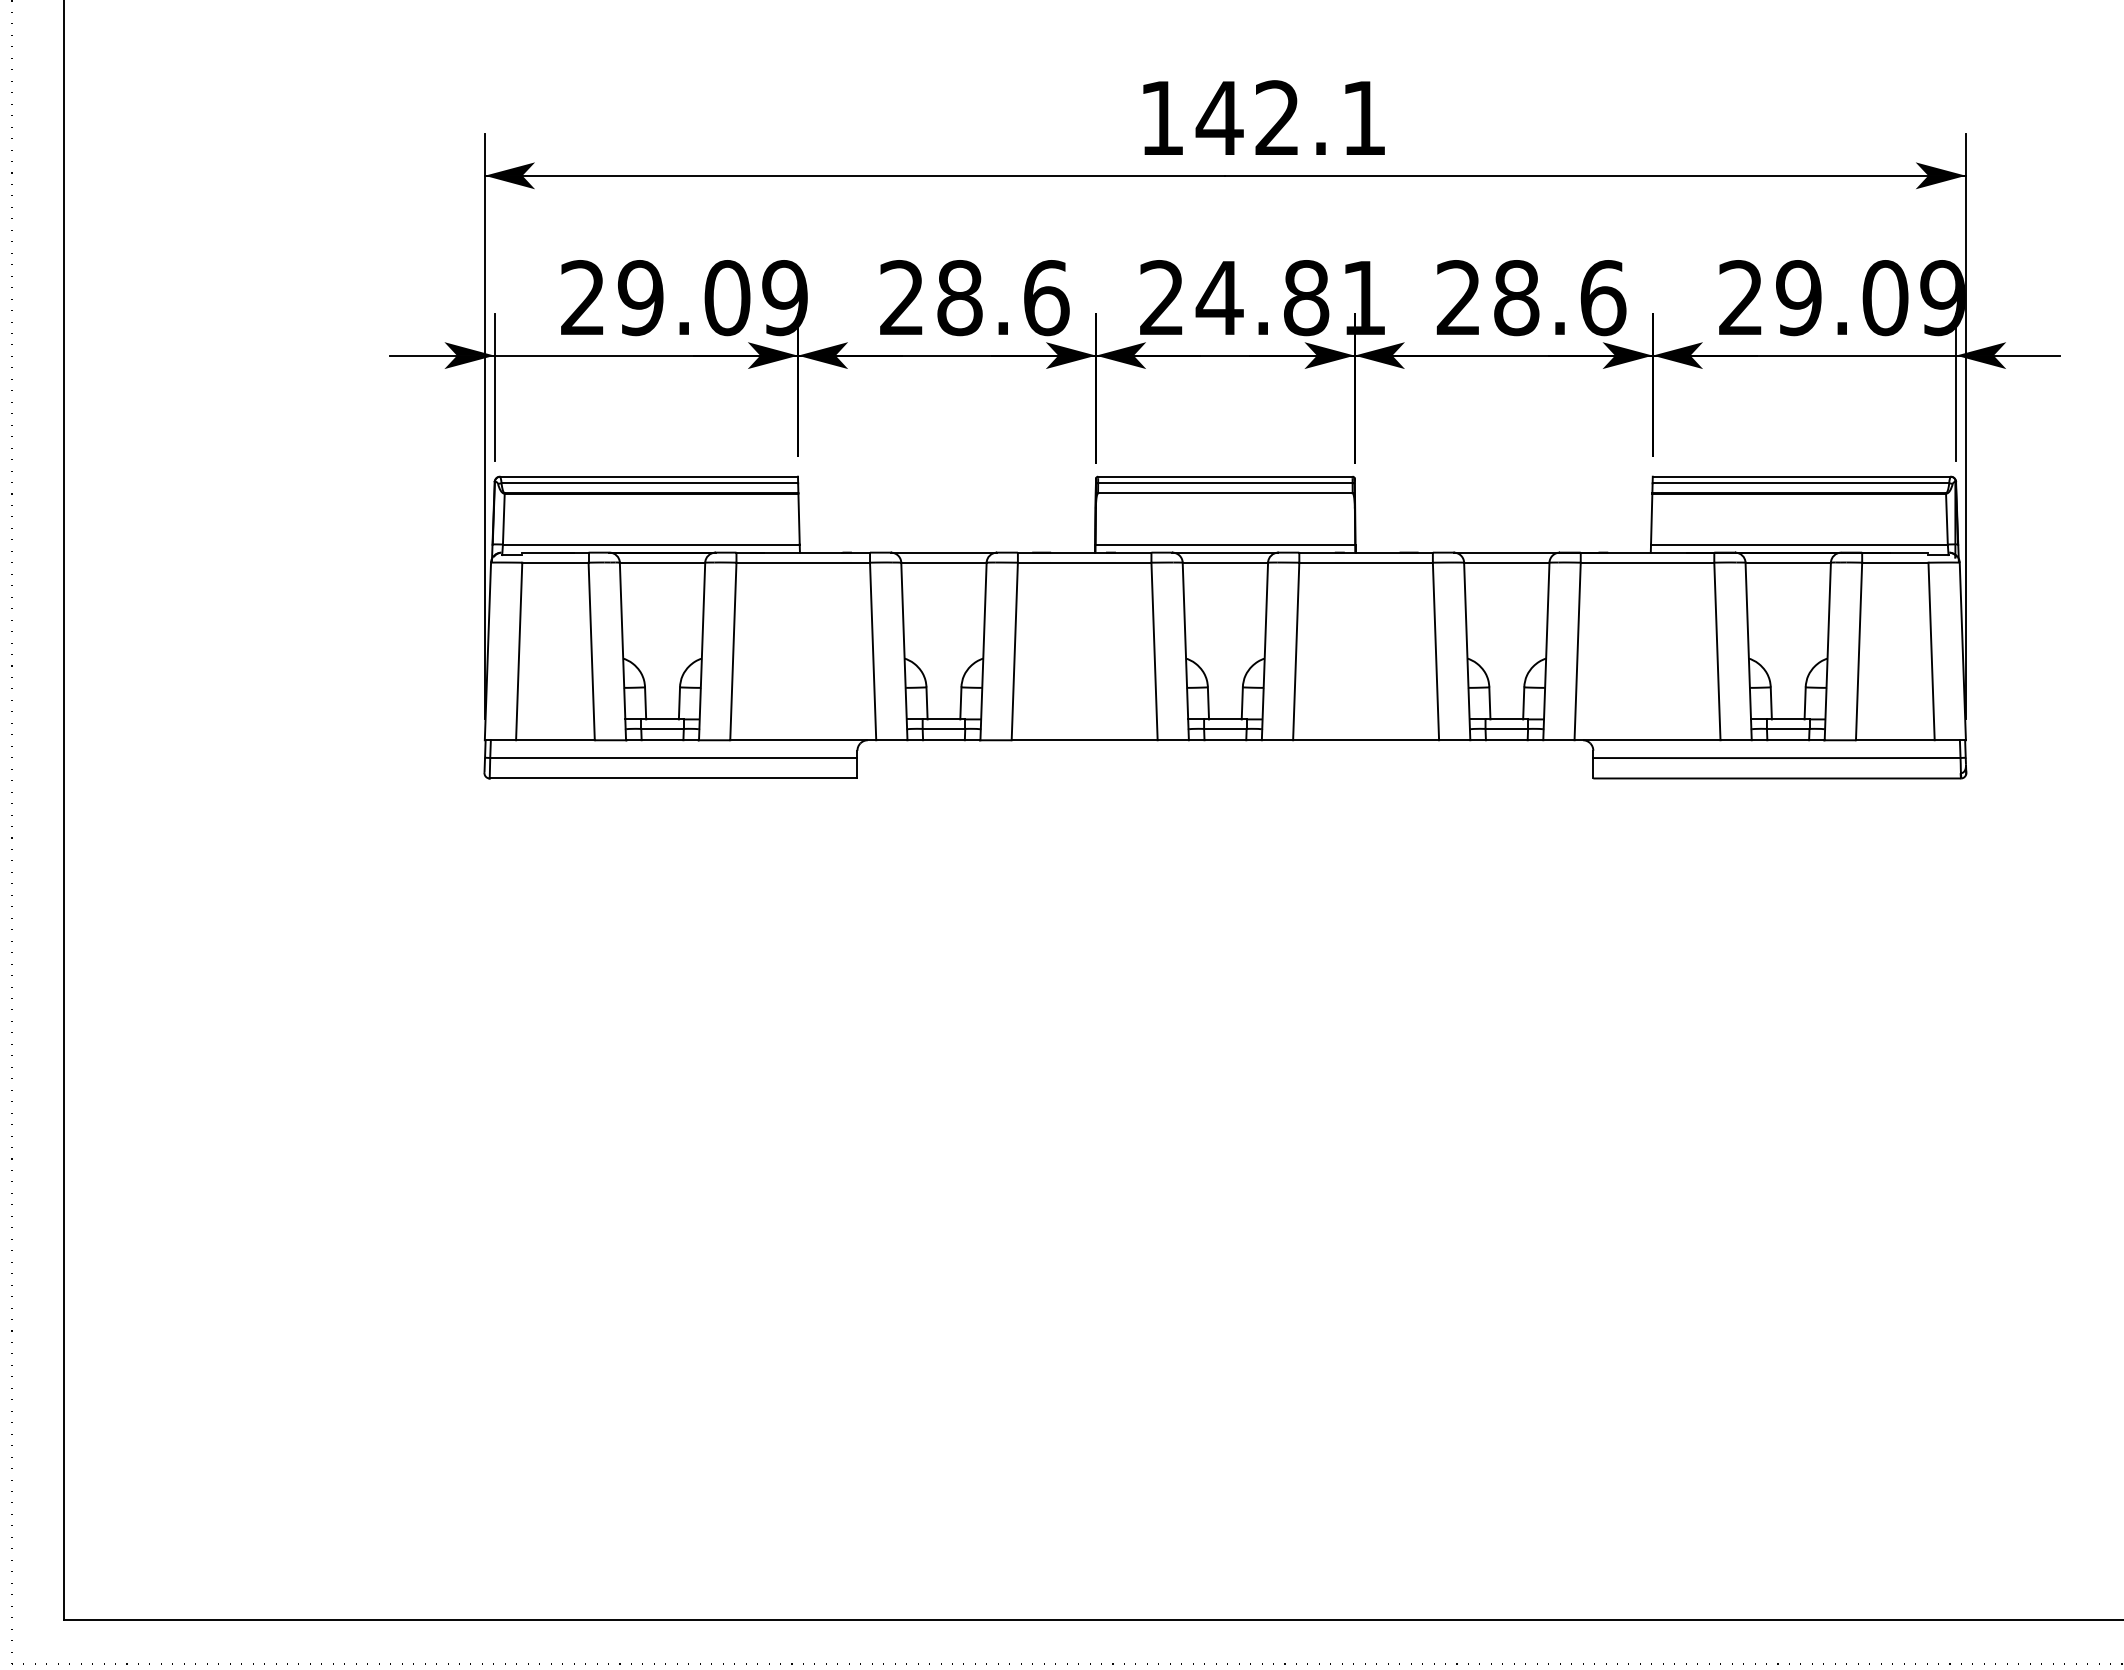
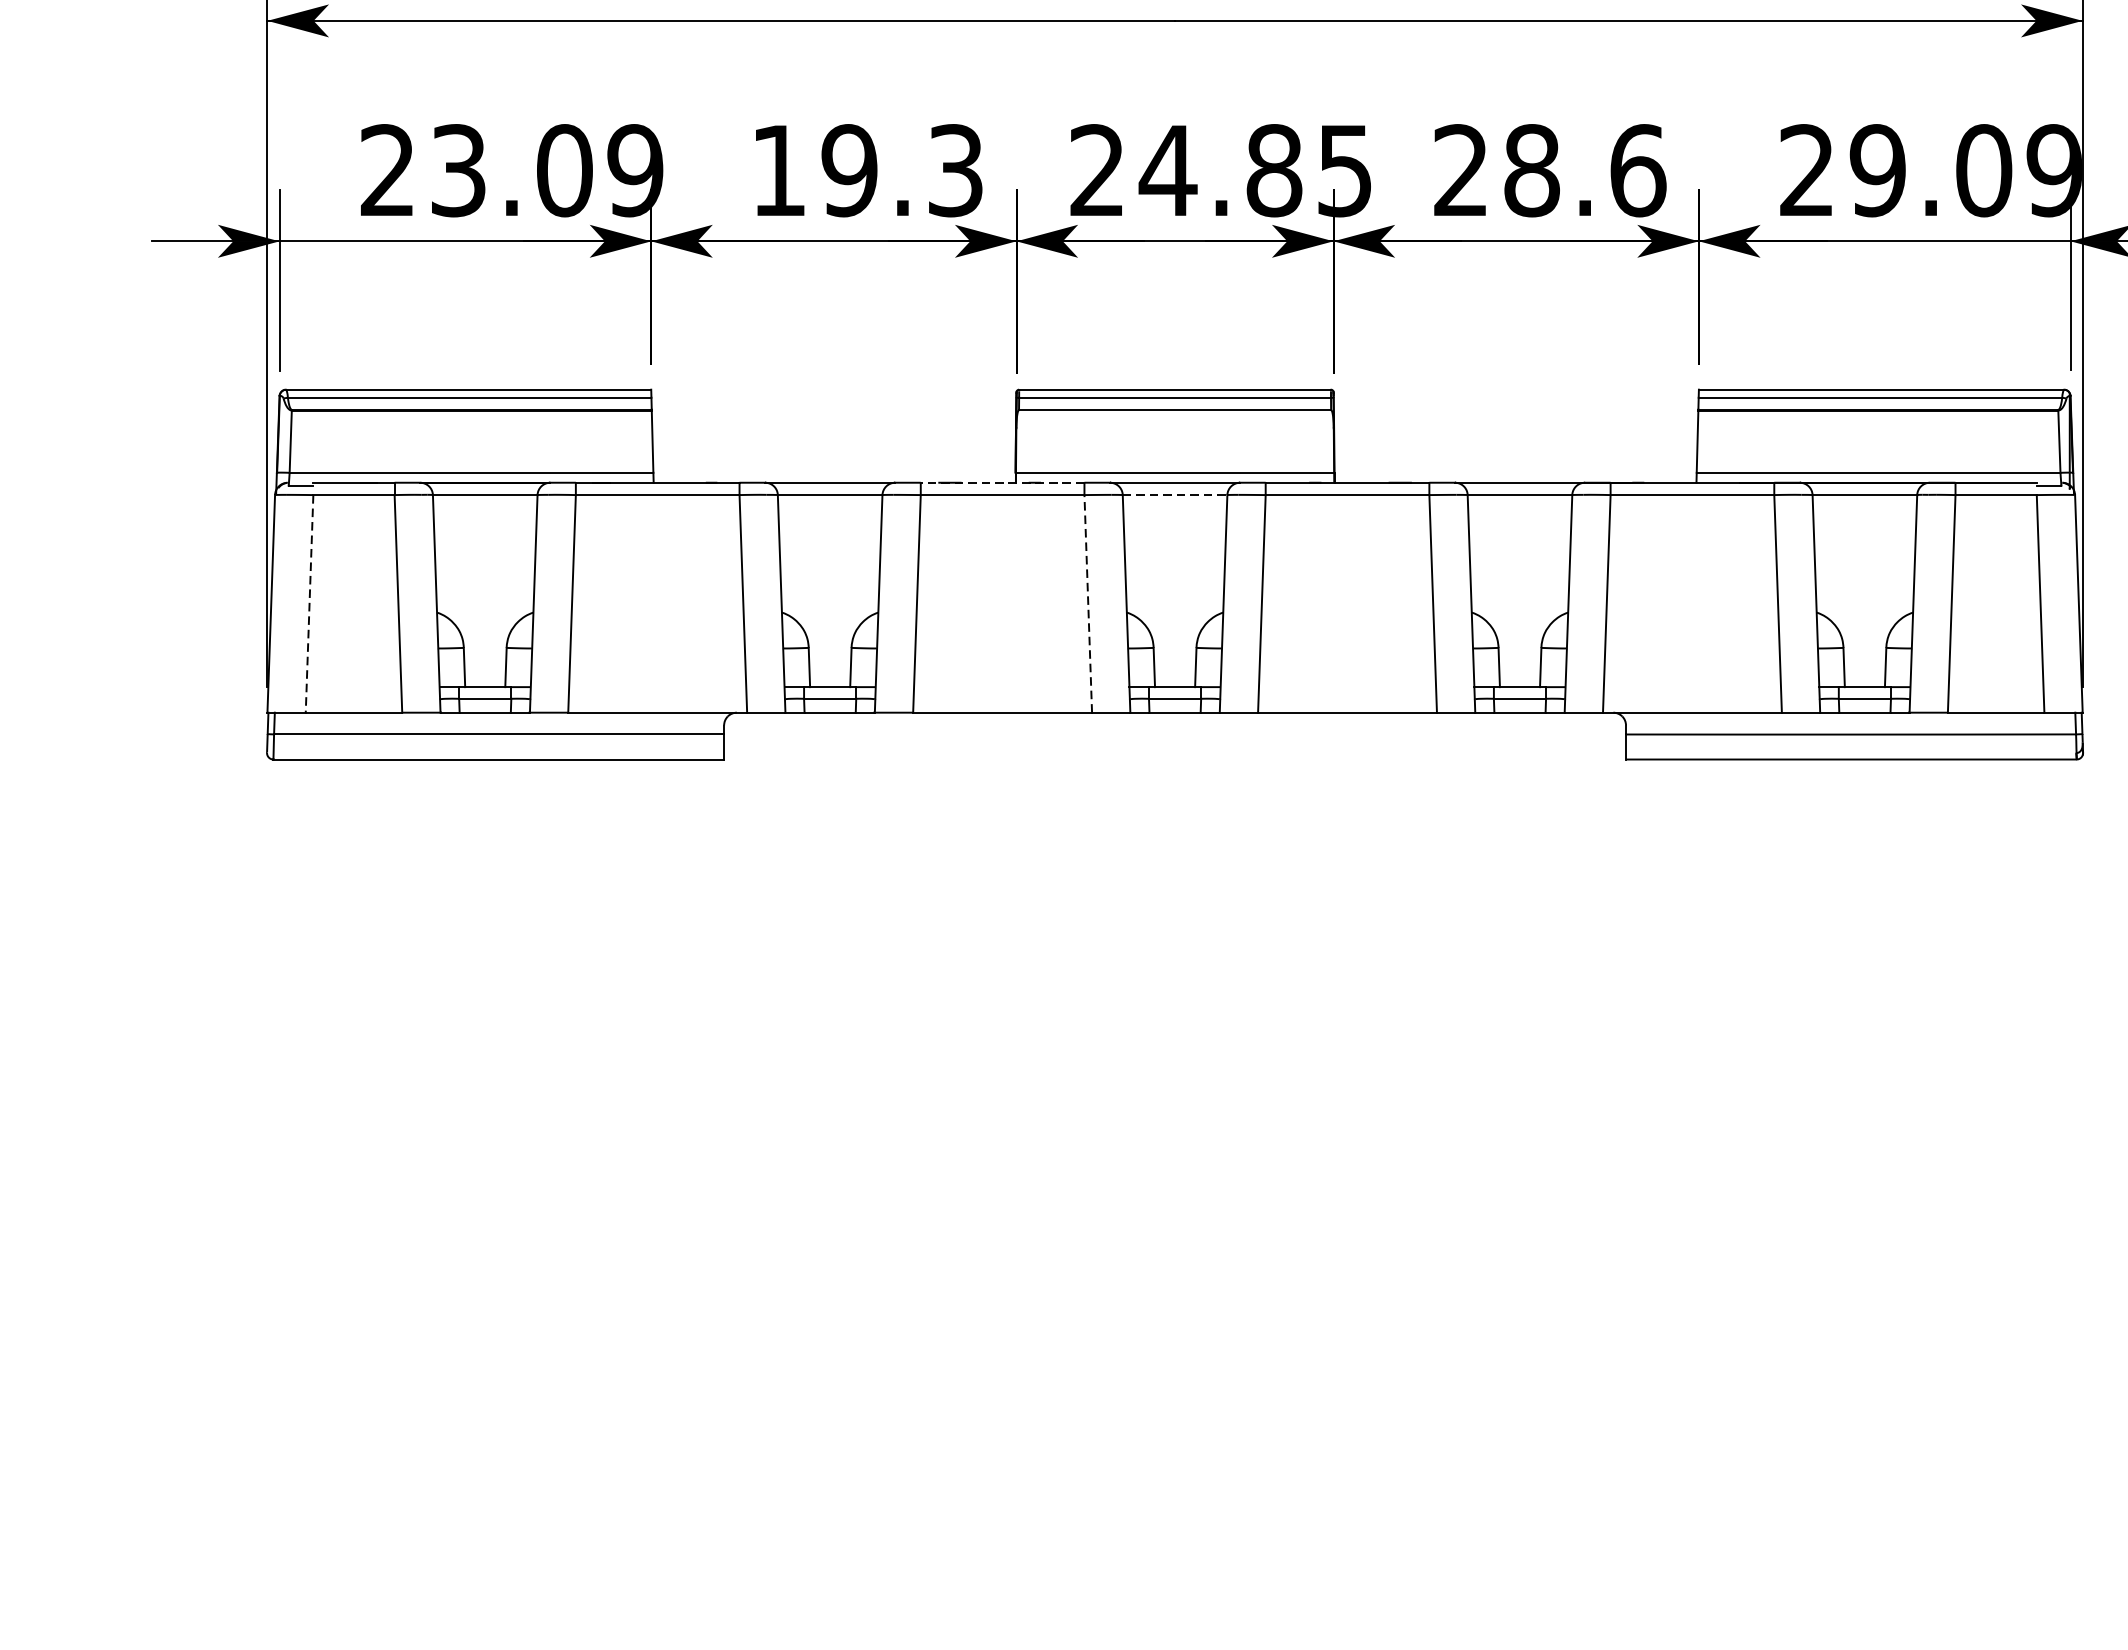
text: (640, 298) -> (458, 171), 29.09 -> 23.09
text: (974, 298) -> (867, 171), 28.6 -> 19.3
text: (1363, 298) -> (1344, 171), 24.81 -> 24.85
line: (1084, 552) -> (1002, 482), solid -> dashed
line: (1225, 562) -> (1175, 494), solid -> dashed
line: (519, 651) -> (309, 603), solid -> dashed
line: (1154, 651) -> (1088, 603), solid -> dashed

